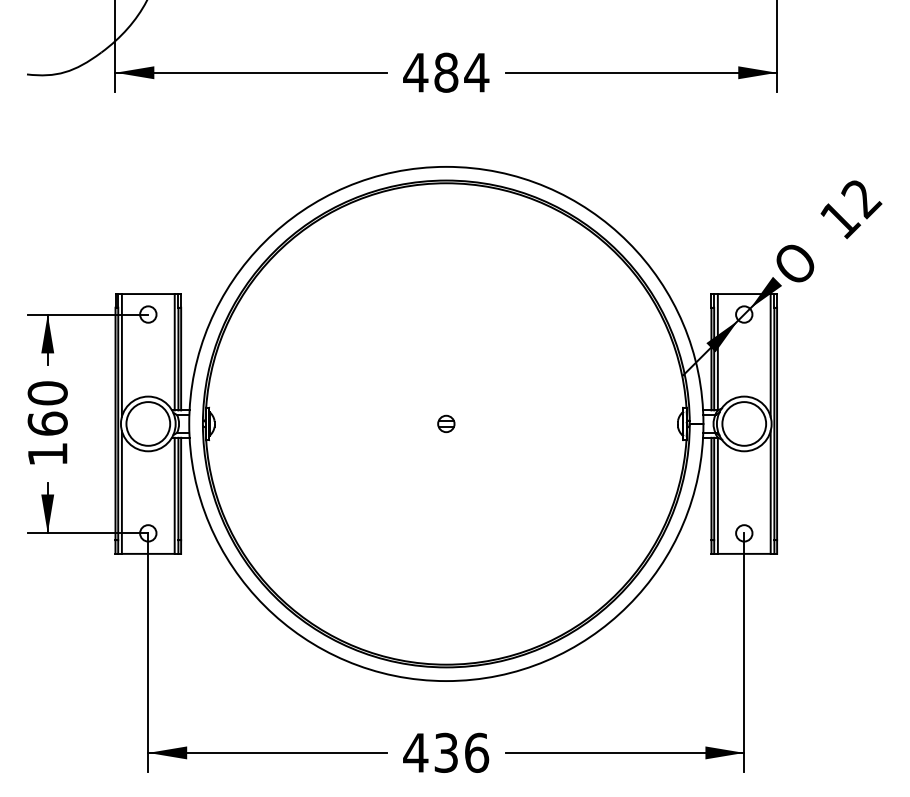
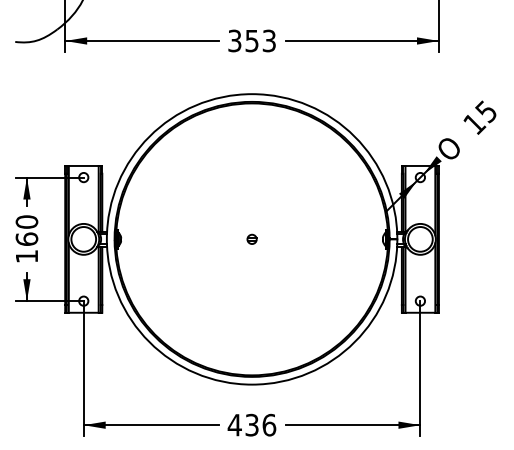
text: (445, 71) -> (251, 40), 484 -> 353
text: (861, 197) -> (486, 111), 12 -> 15

